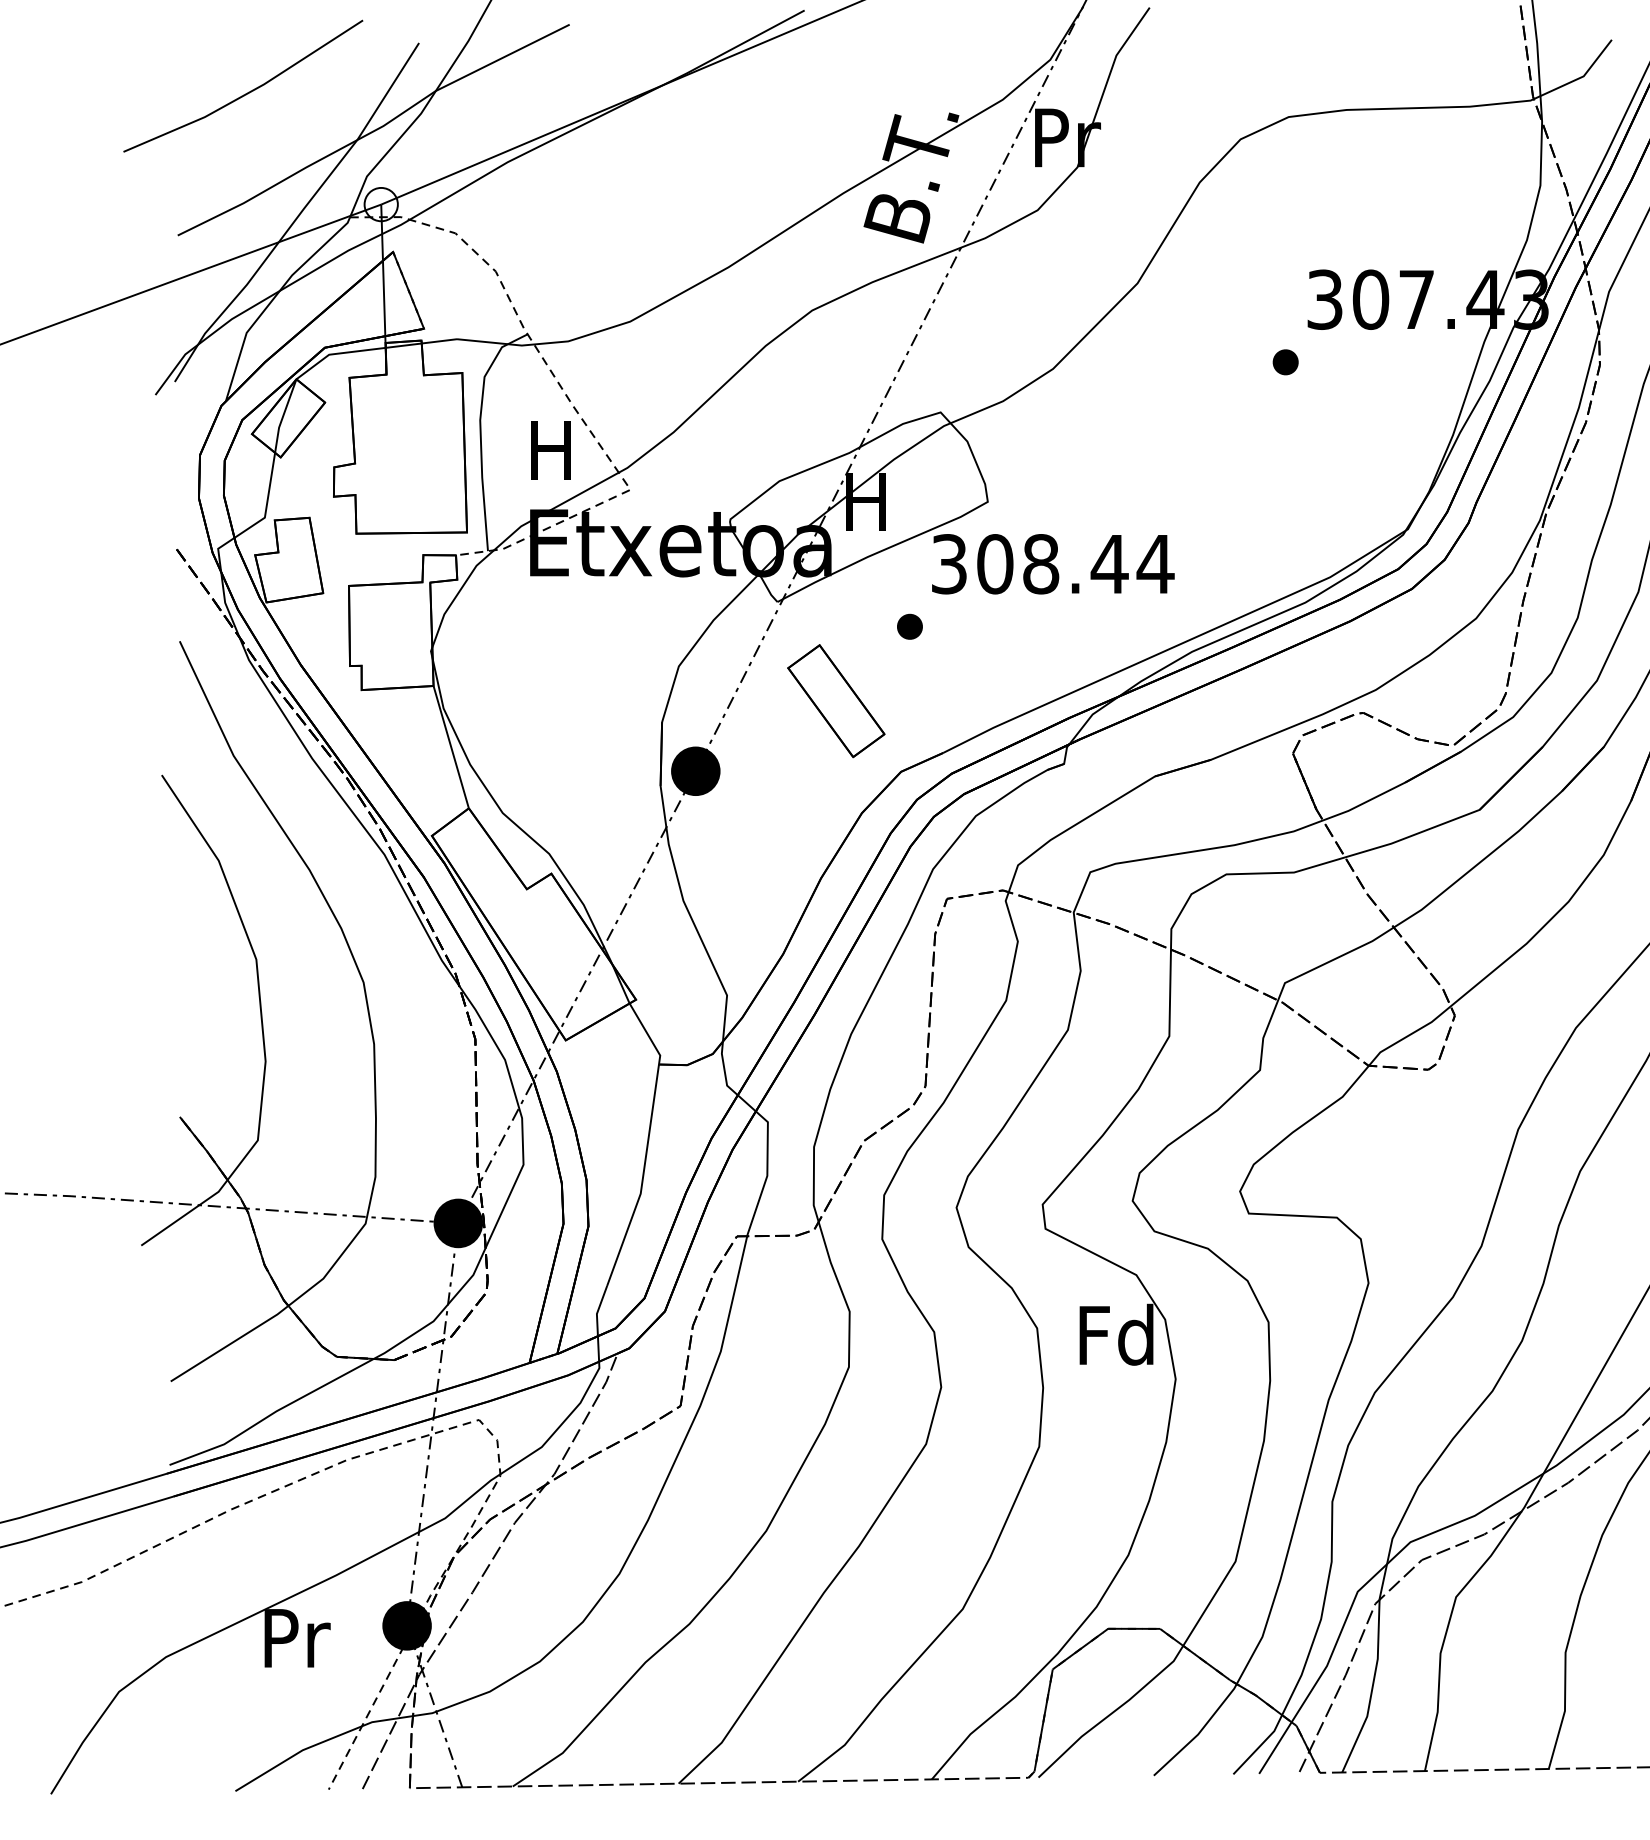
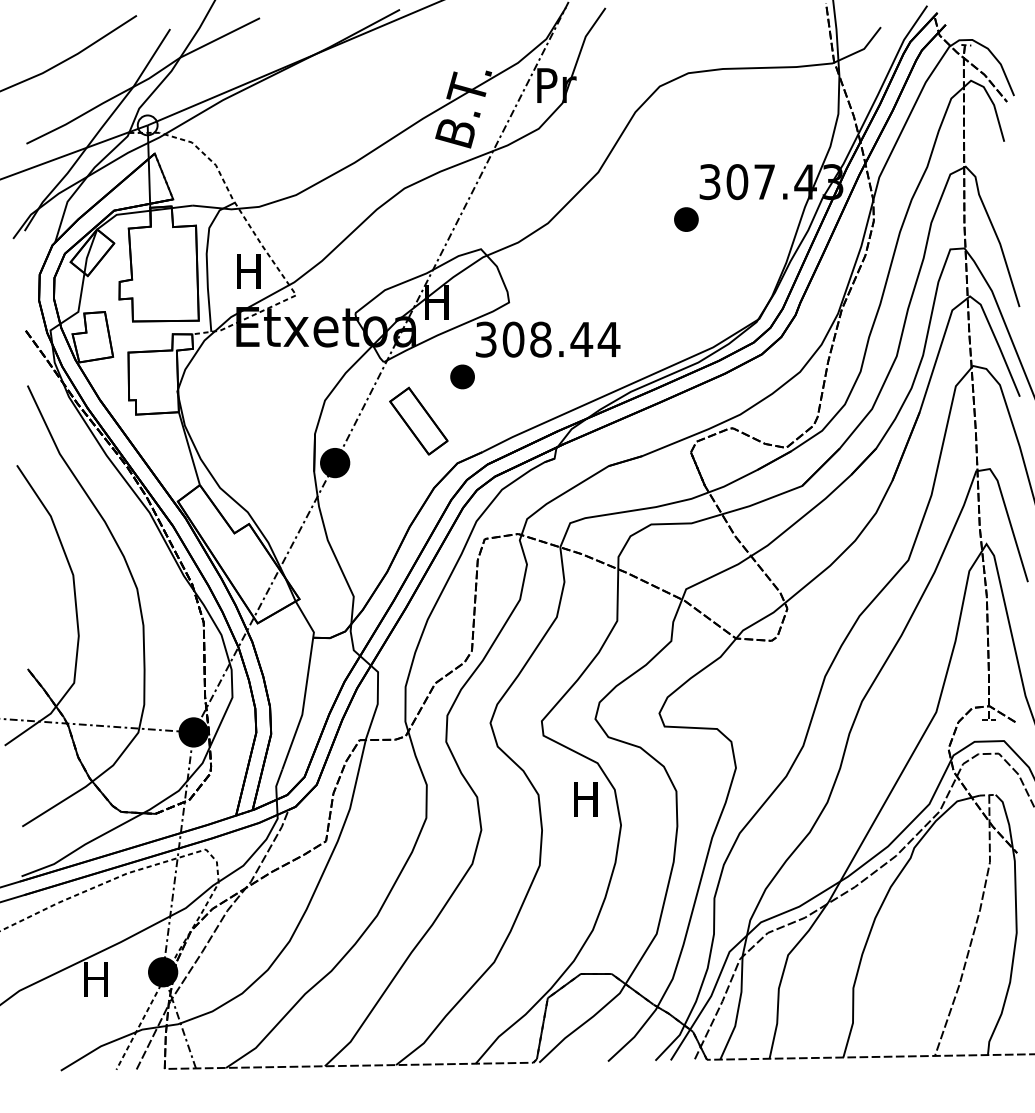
part: (1285, 360) -> (686, 218), size x1.6
part: (909, 626) -> (462, 376), size x1.6
text: (1115, 1334) -> (585, 798), Fd -> H
text: (296, 1638) -> (97, 979), Pr -> H

